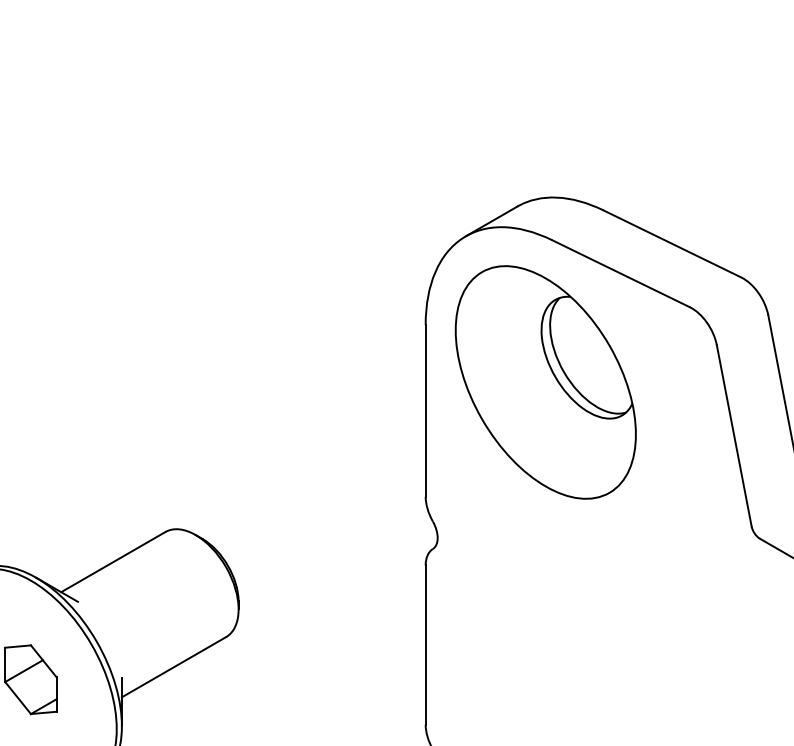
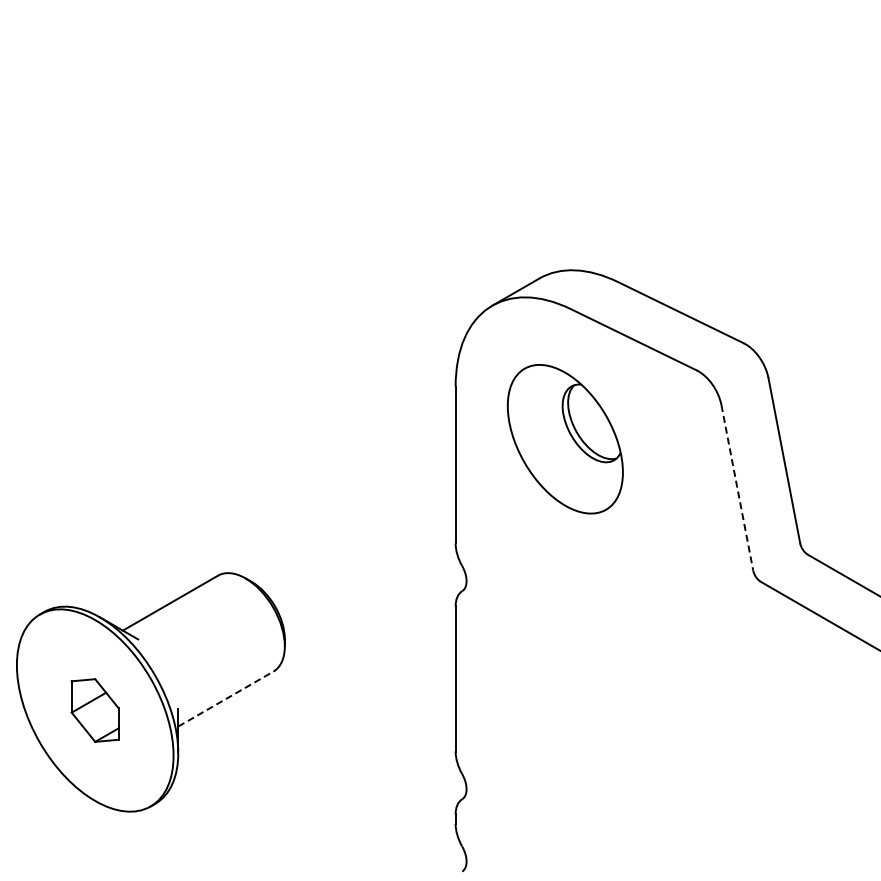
part: (546, 382) -> (565, 439), size x0.7
line: (734, 436) -> (737, 488), solid -> dashed
line: (173, 667) -> (225, 699), solid -> dashed

